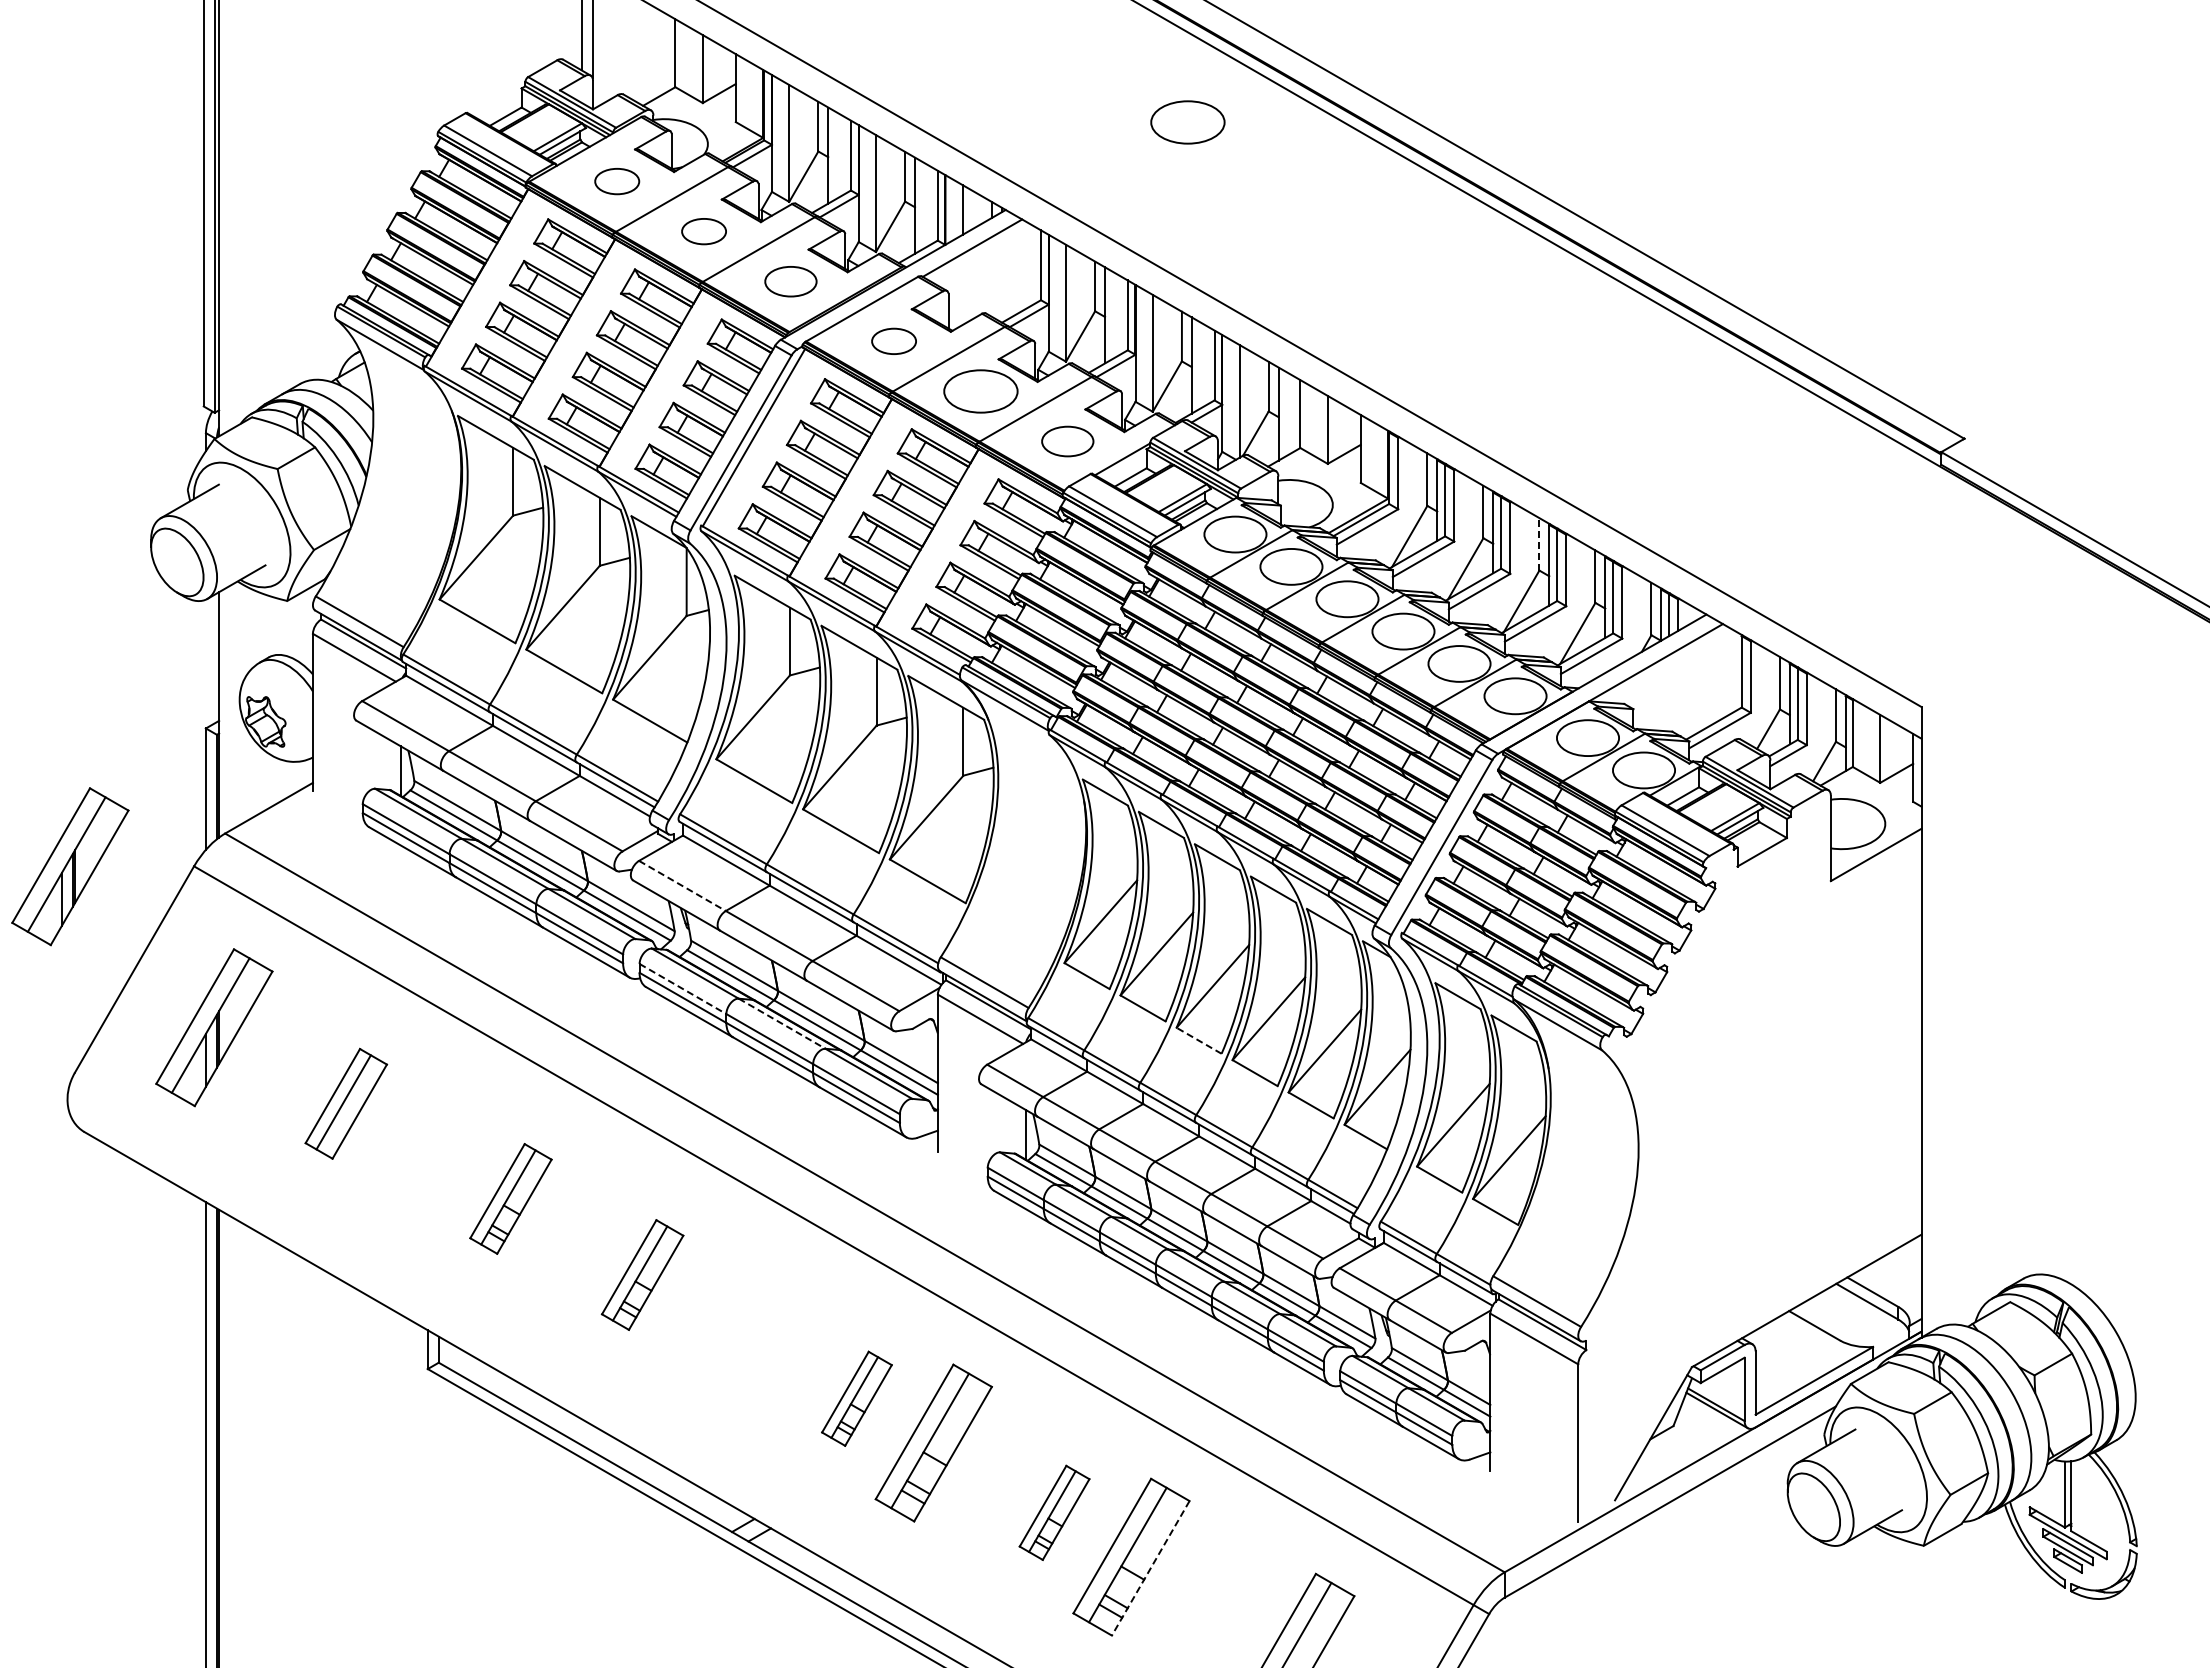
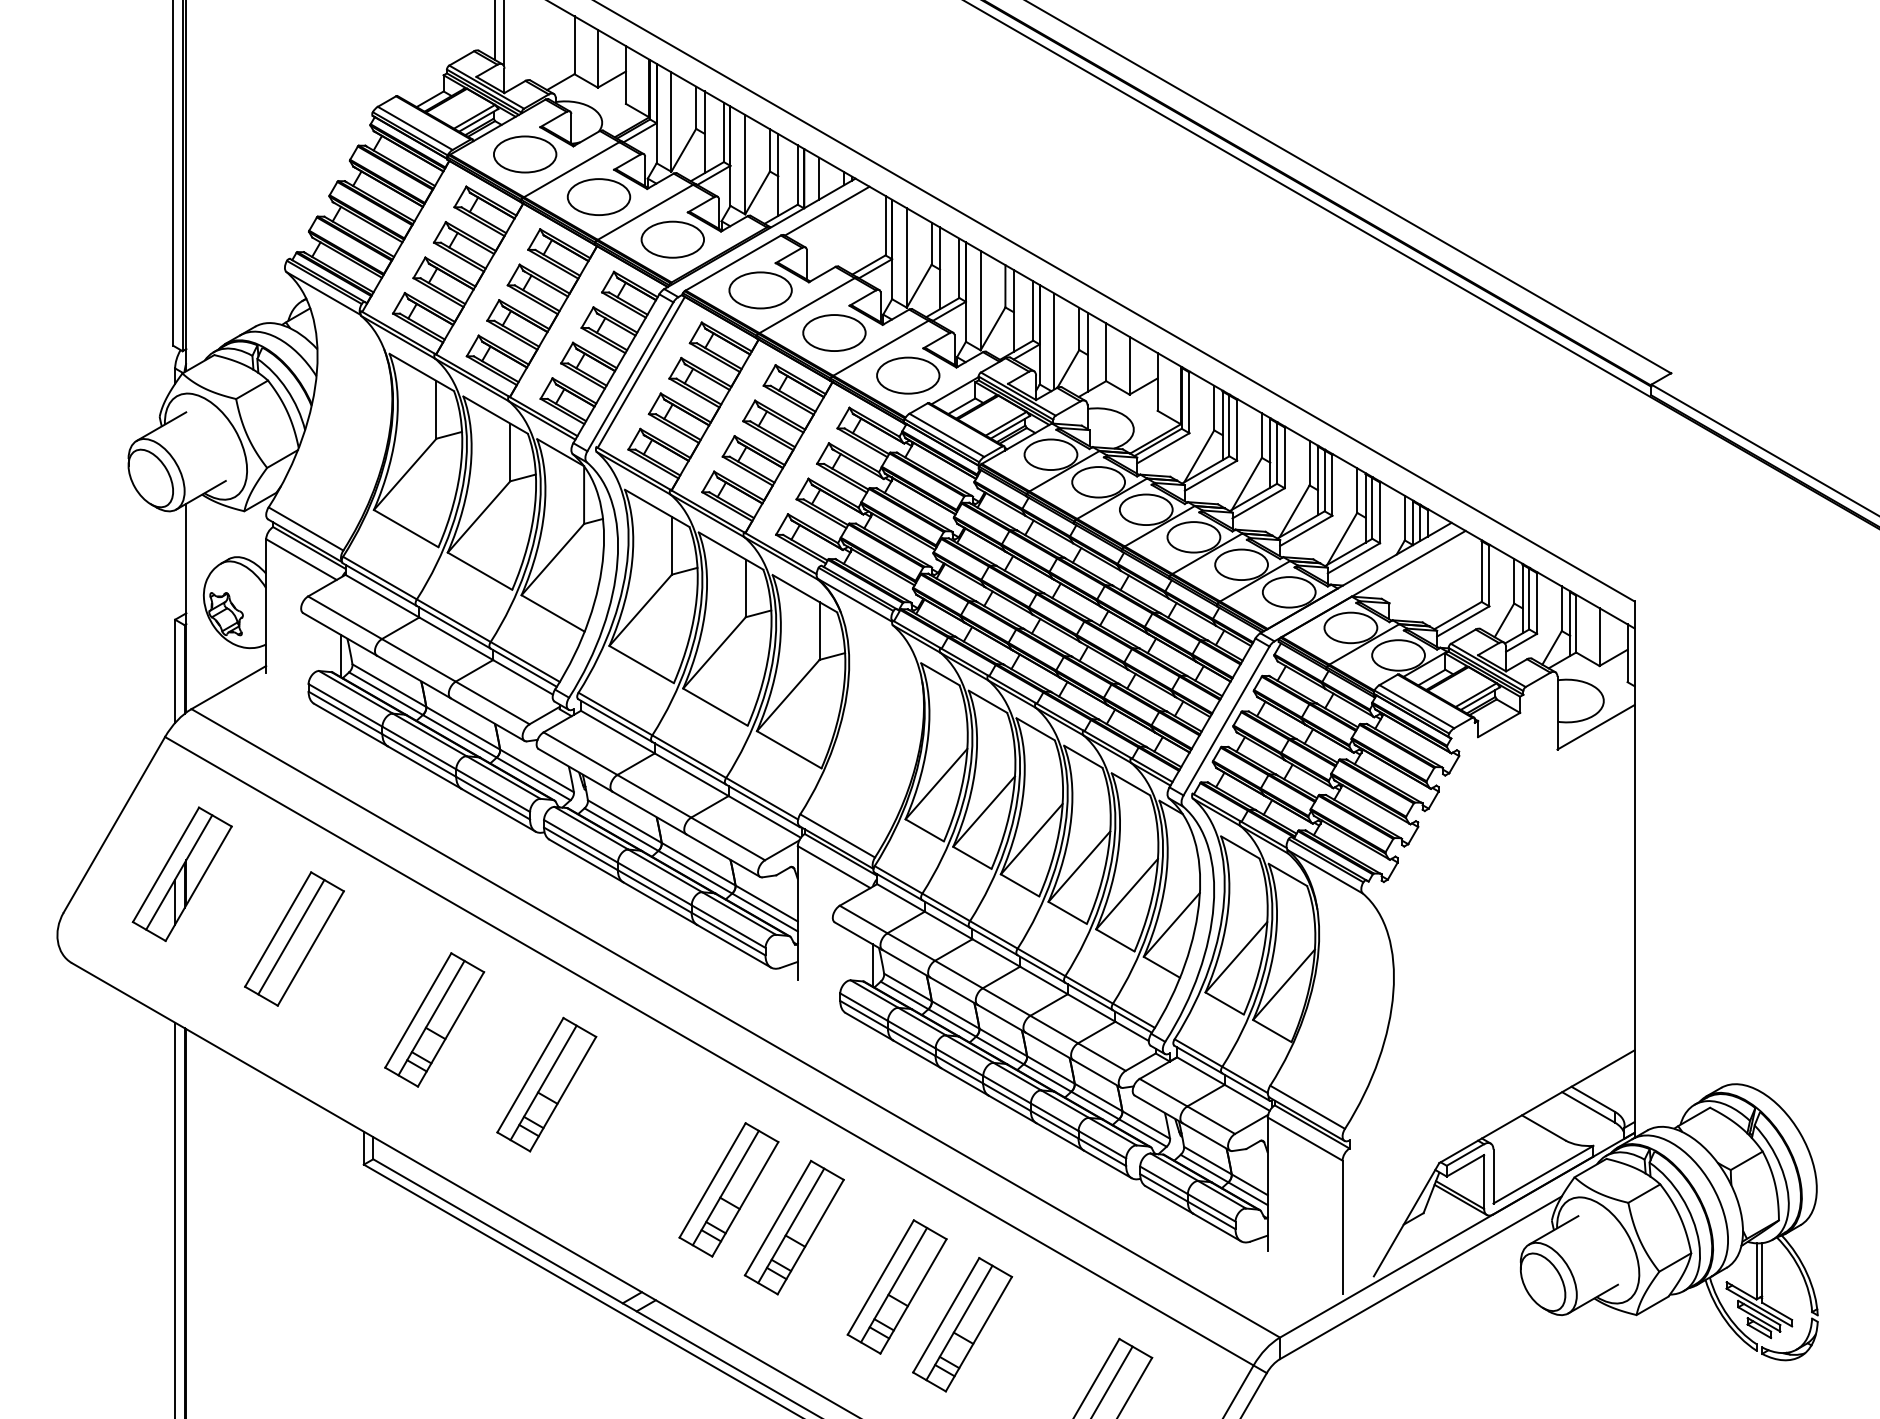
part: (1187, 122) -> (1010, 104), removed
part: (616, 181) -> (524, 154), size x1.67
part: (703, 231) -> (598, 196), size x1.67
part: (790, 281) -> (672, 239), size x1.43
part: (893, 341) -> (760, 290), size x1.67
part: (1067, 441) -> (908, 375), size x1.43
line: (1539, 543) -> (1309, 462), dashed -> solid
part: (70, 866) -> (59, 737), removed
line: (682, 886) -> (580, 754), dashed -> solid
line: (683, 989) -> (581, 841), dashed -> solid
line: (782, 1023) -> (665, 870), dashed -> solid
line: (1199, 1040) -> (1020, 885), dashed -> solid
part: (346, 1103) -> (294, 938), size x1.43
part: (510, 1198) -> (434, 1019), size x1.43
part: (642, 1274) -> (546, 1084), size x1.43
part: (856, 1398) -> (728, 1189), size x1.67
part: (1054, 1512) -> (897, 1286), size x1.67
line: (1150, 1568) -> (978, 1334), dashed -> solid

